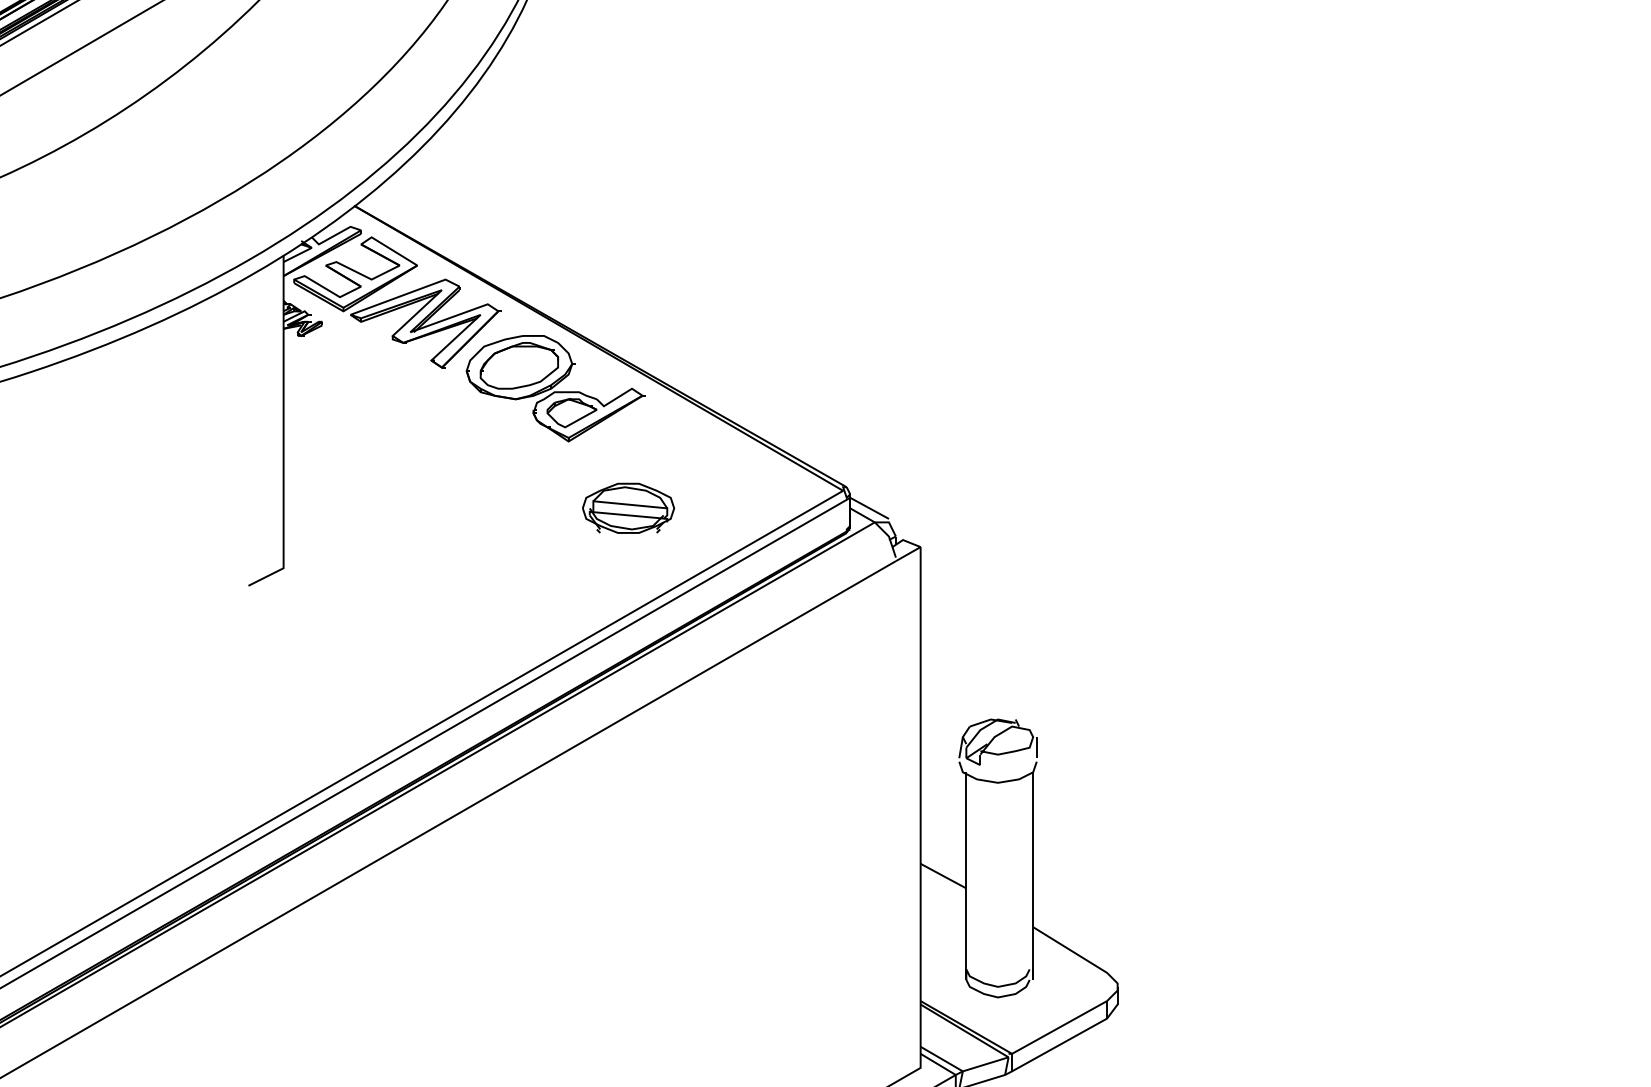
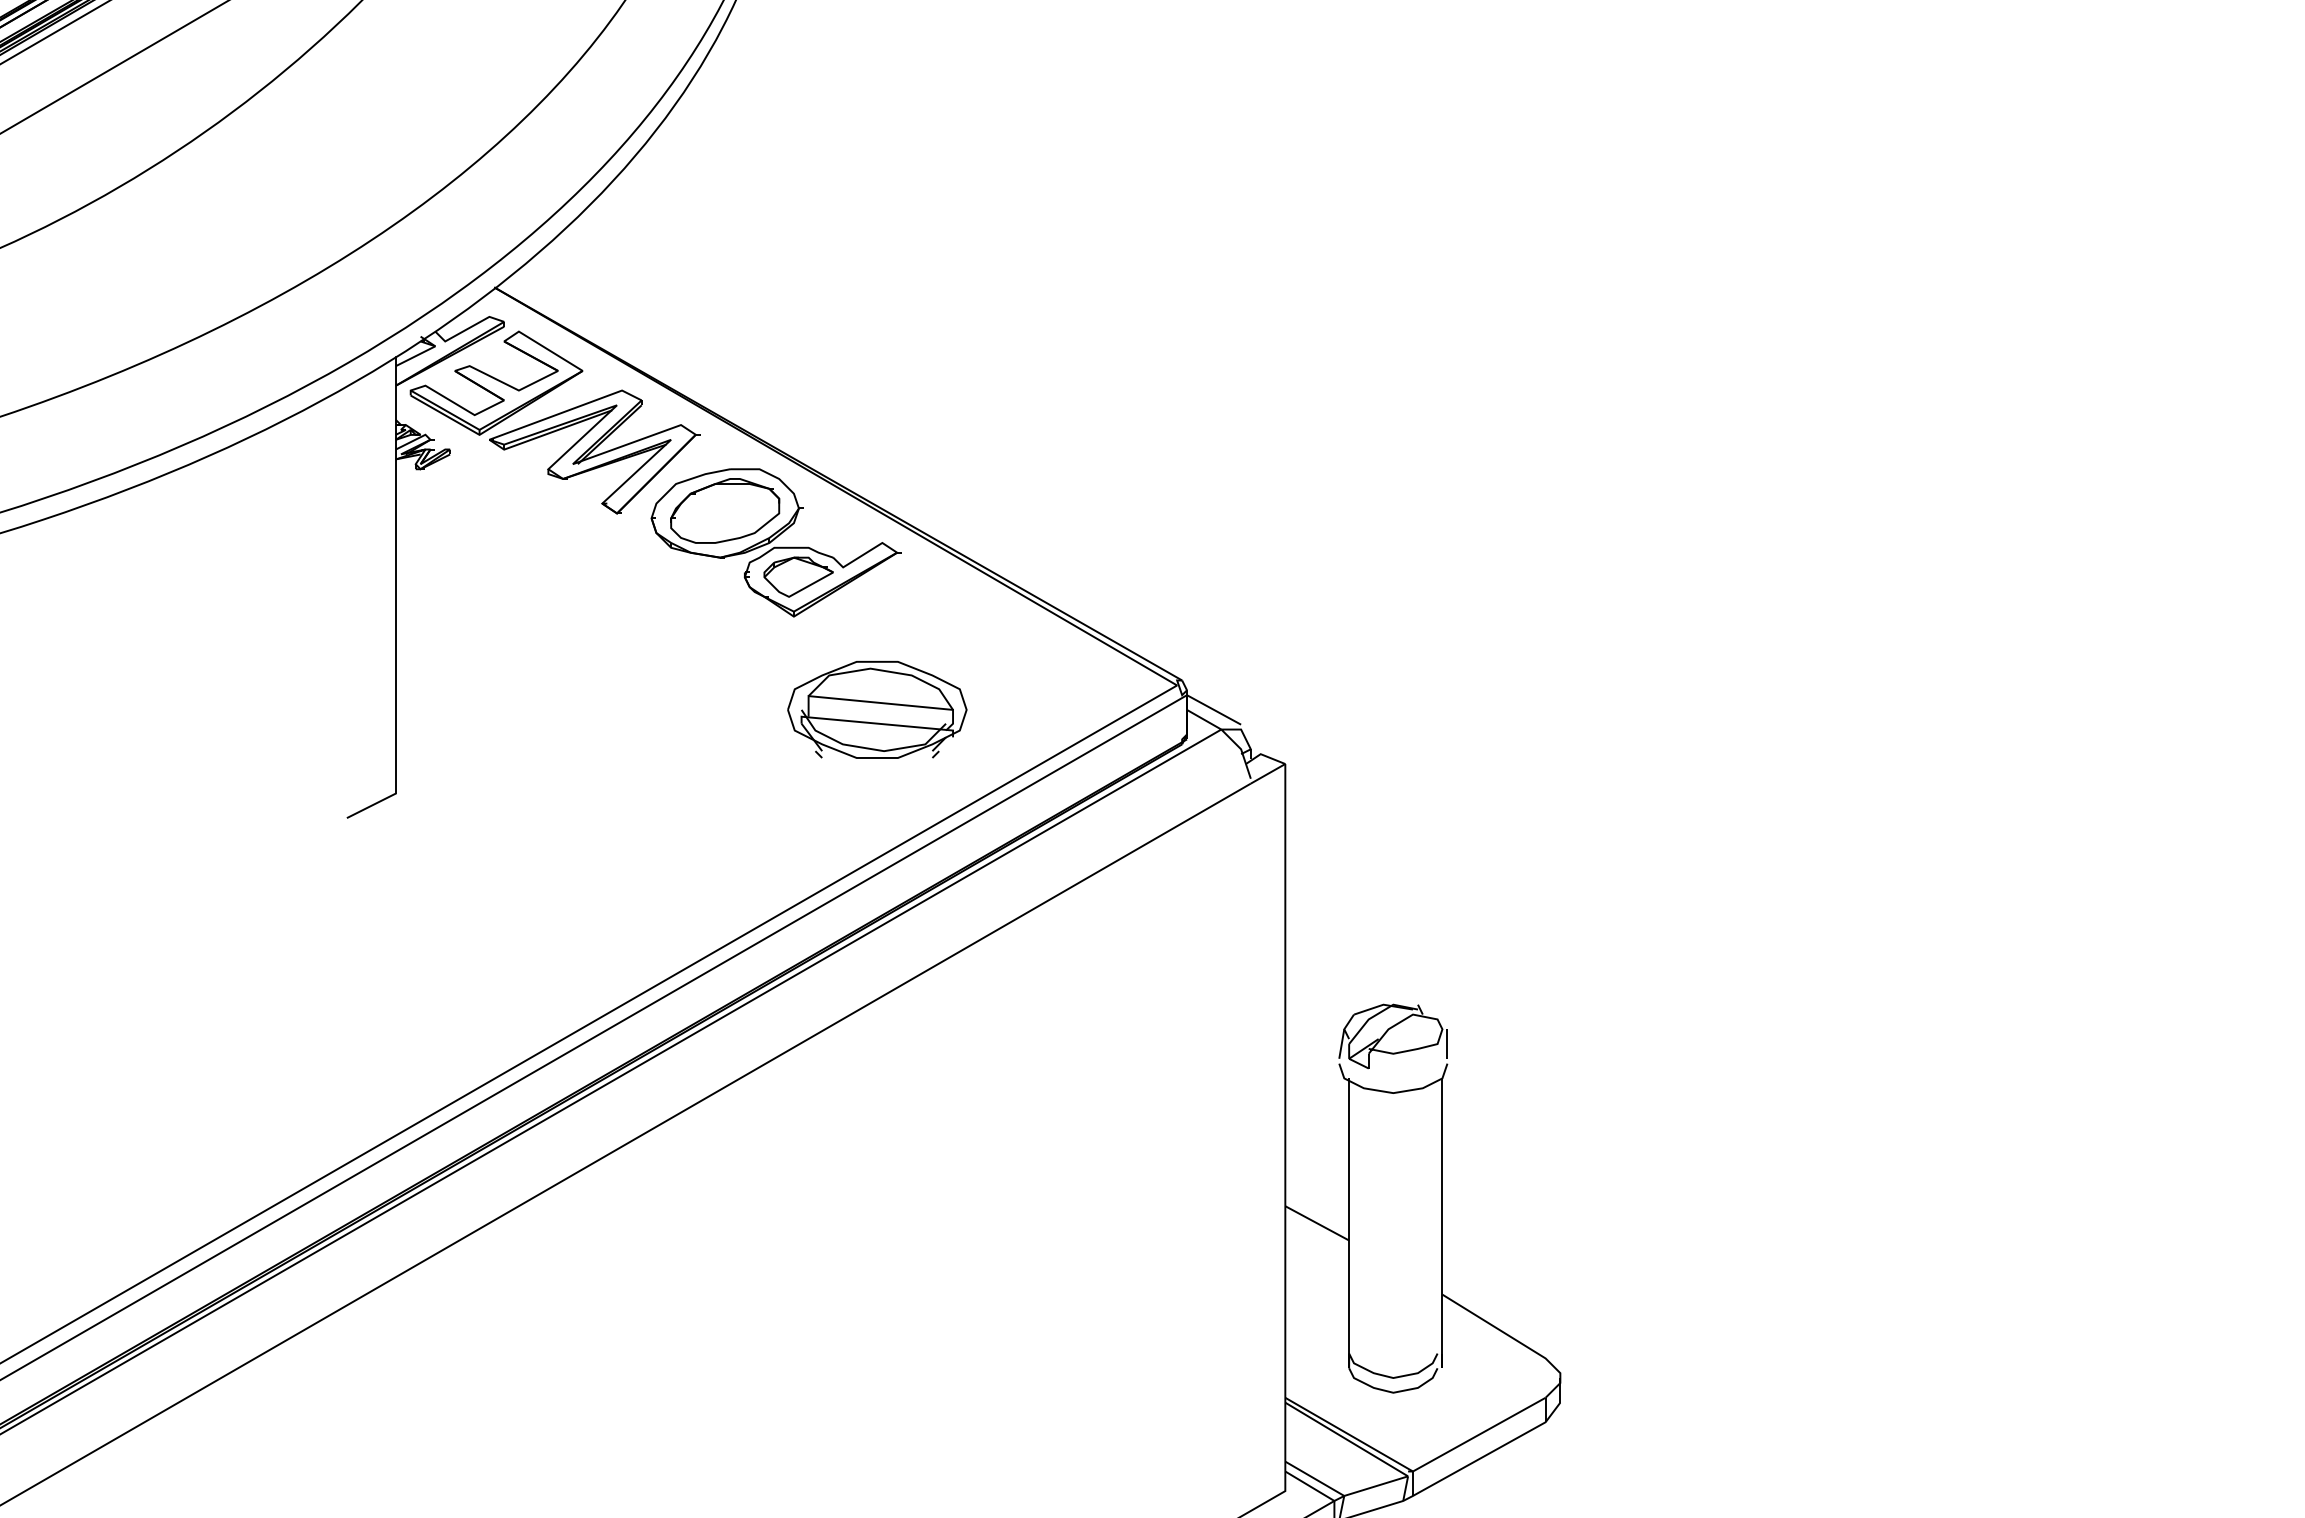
part: (628, 508) -> (877, 709), size x1.4

